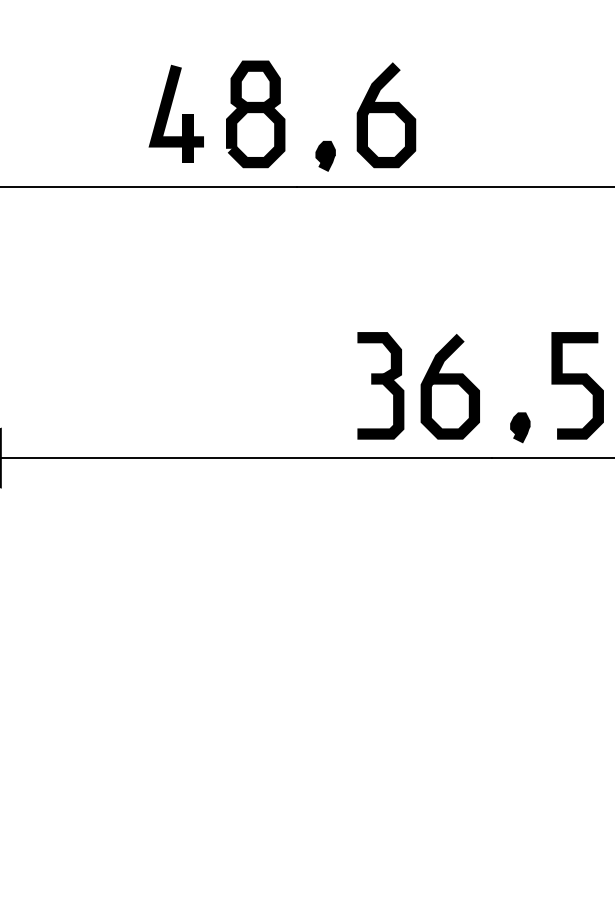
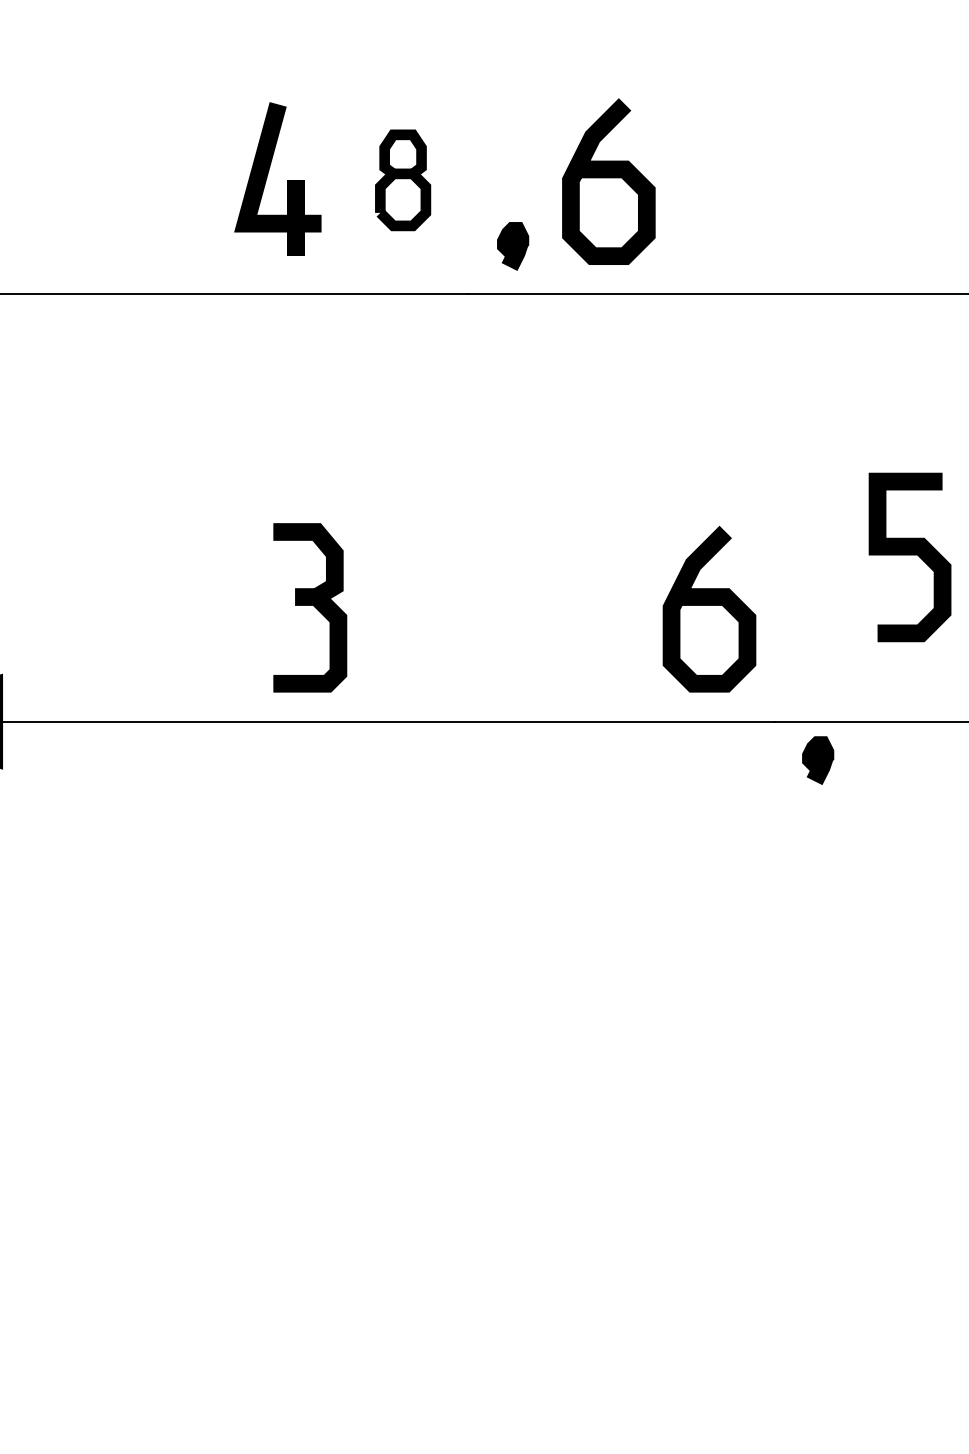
part: (255, 114) -> (402, 180), size x0.6
curve: (577, 384) -> (909, 555), moved
part: (380, 385) -> (309, 607), moved
part: (520, 427) -> (818, 760), moved

